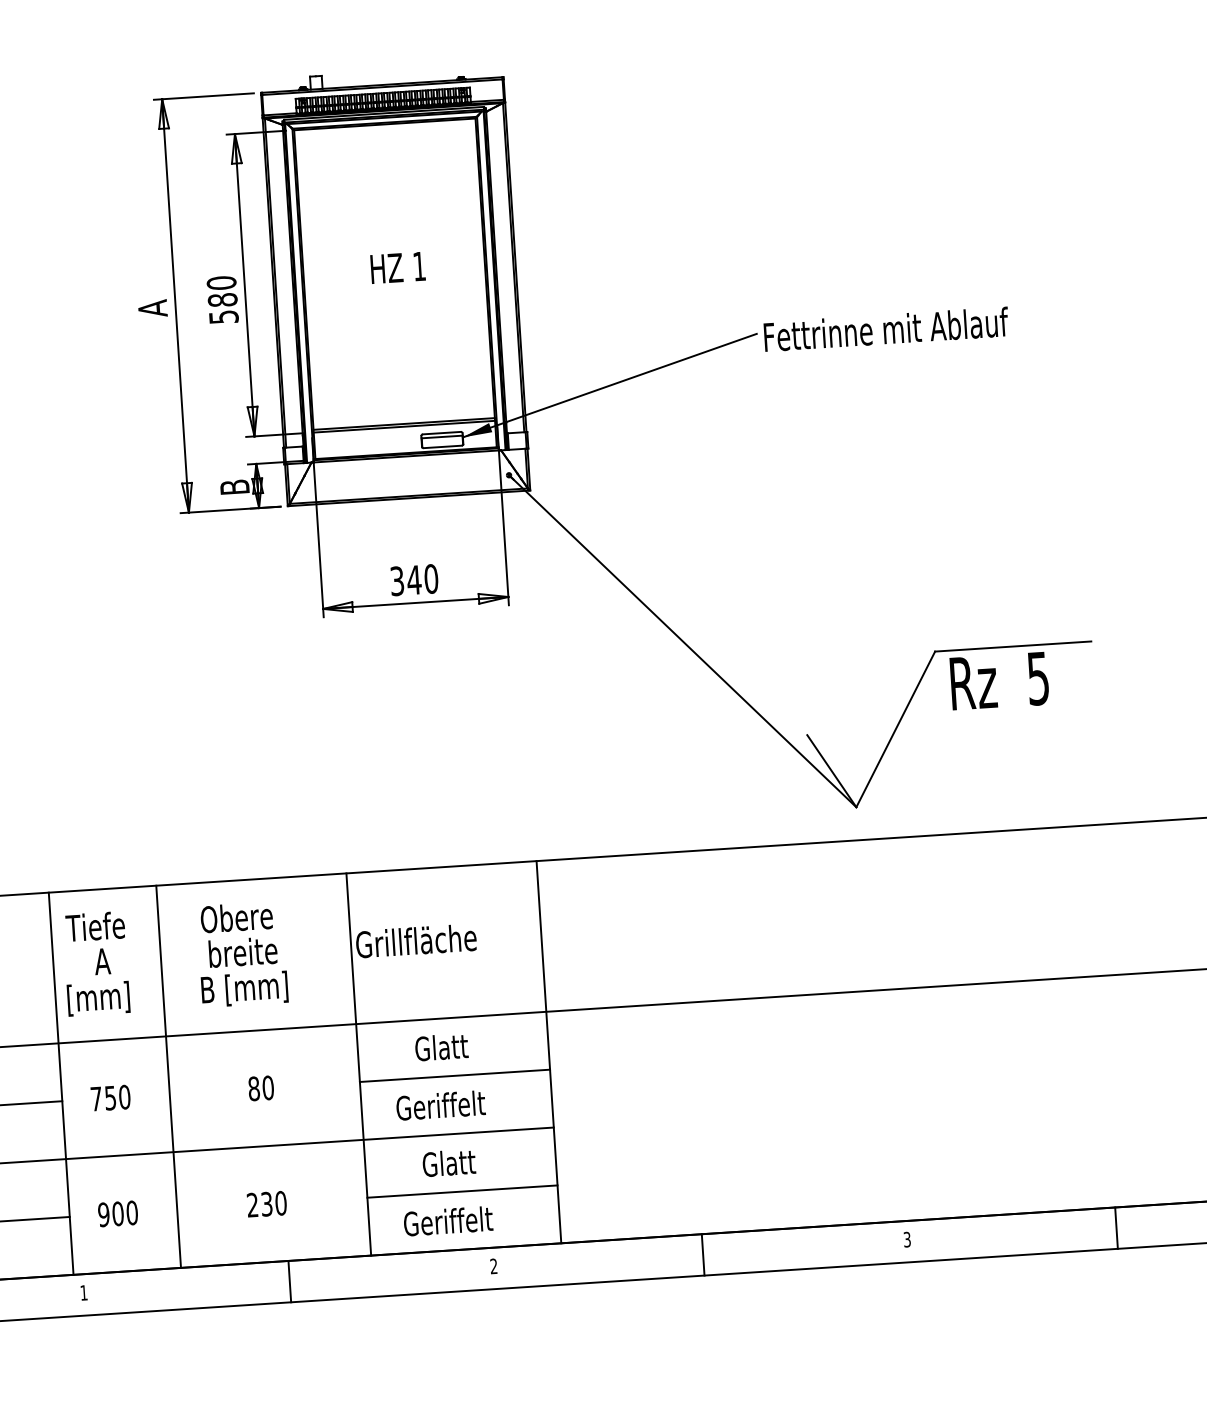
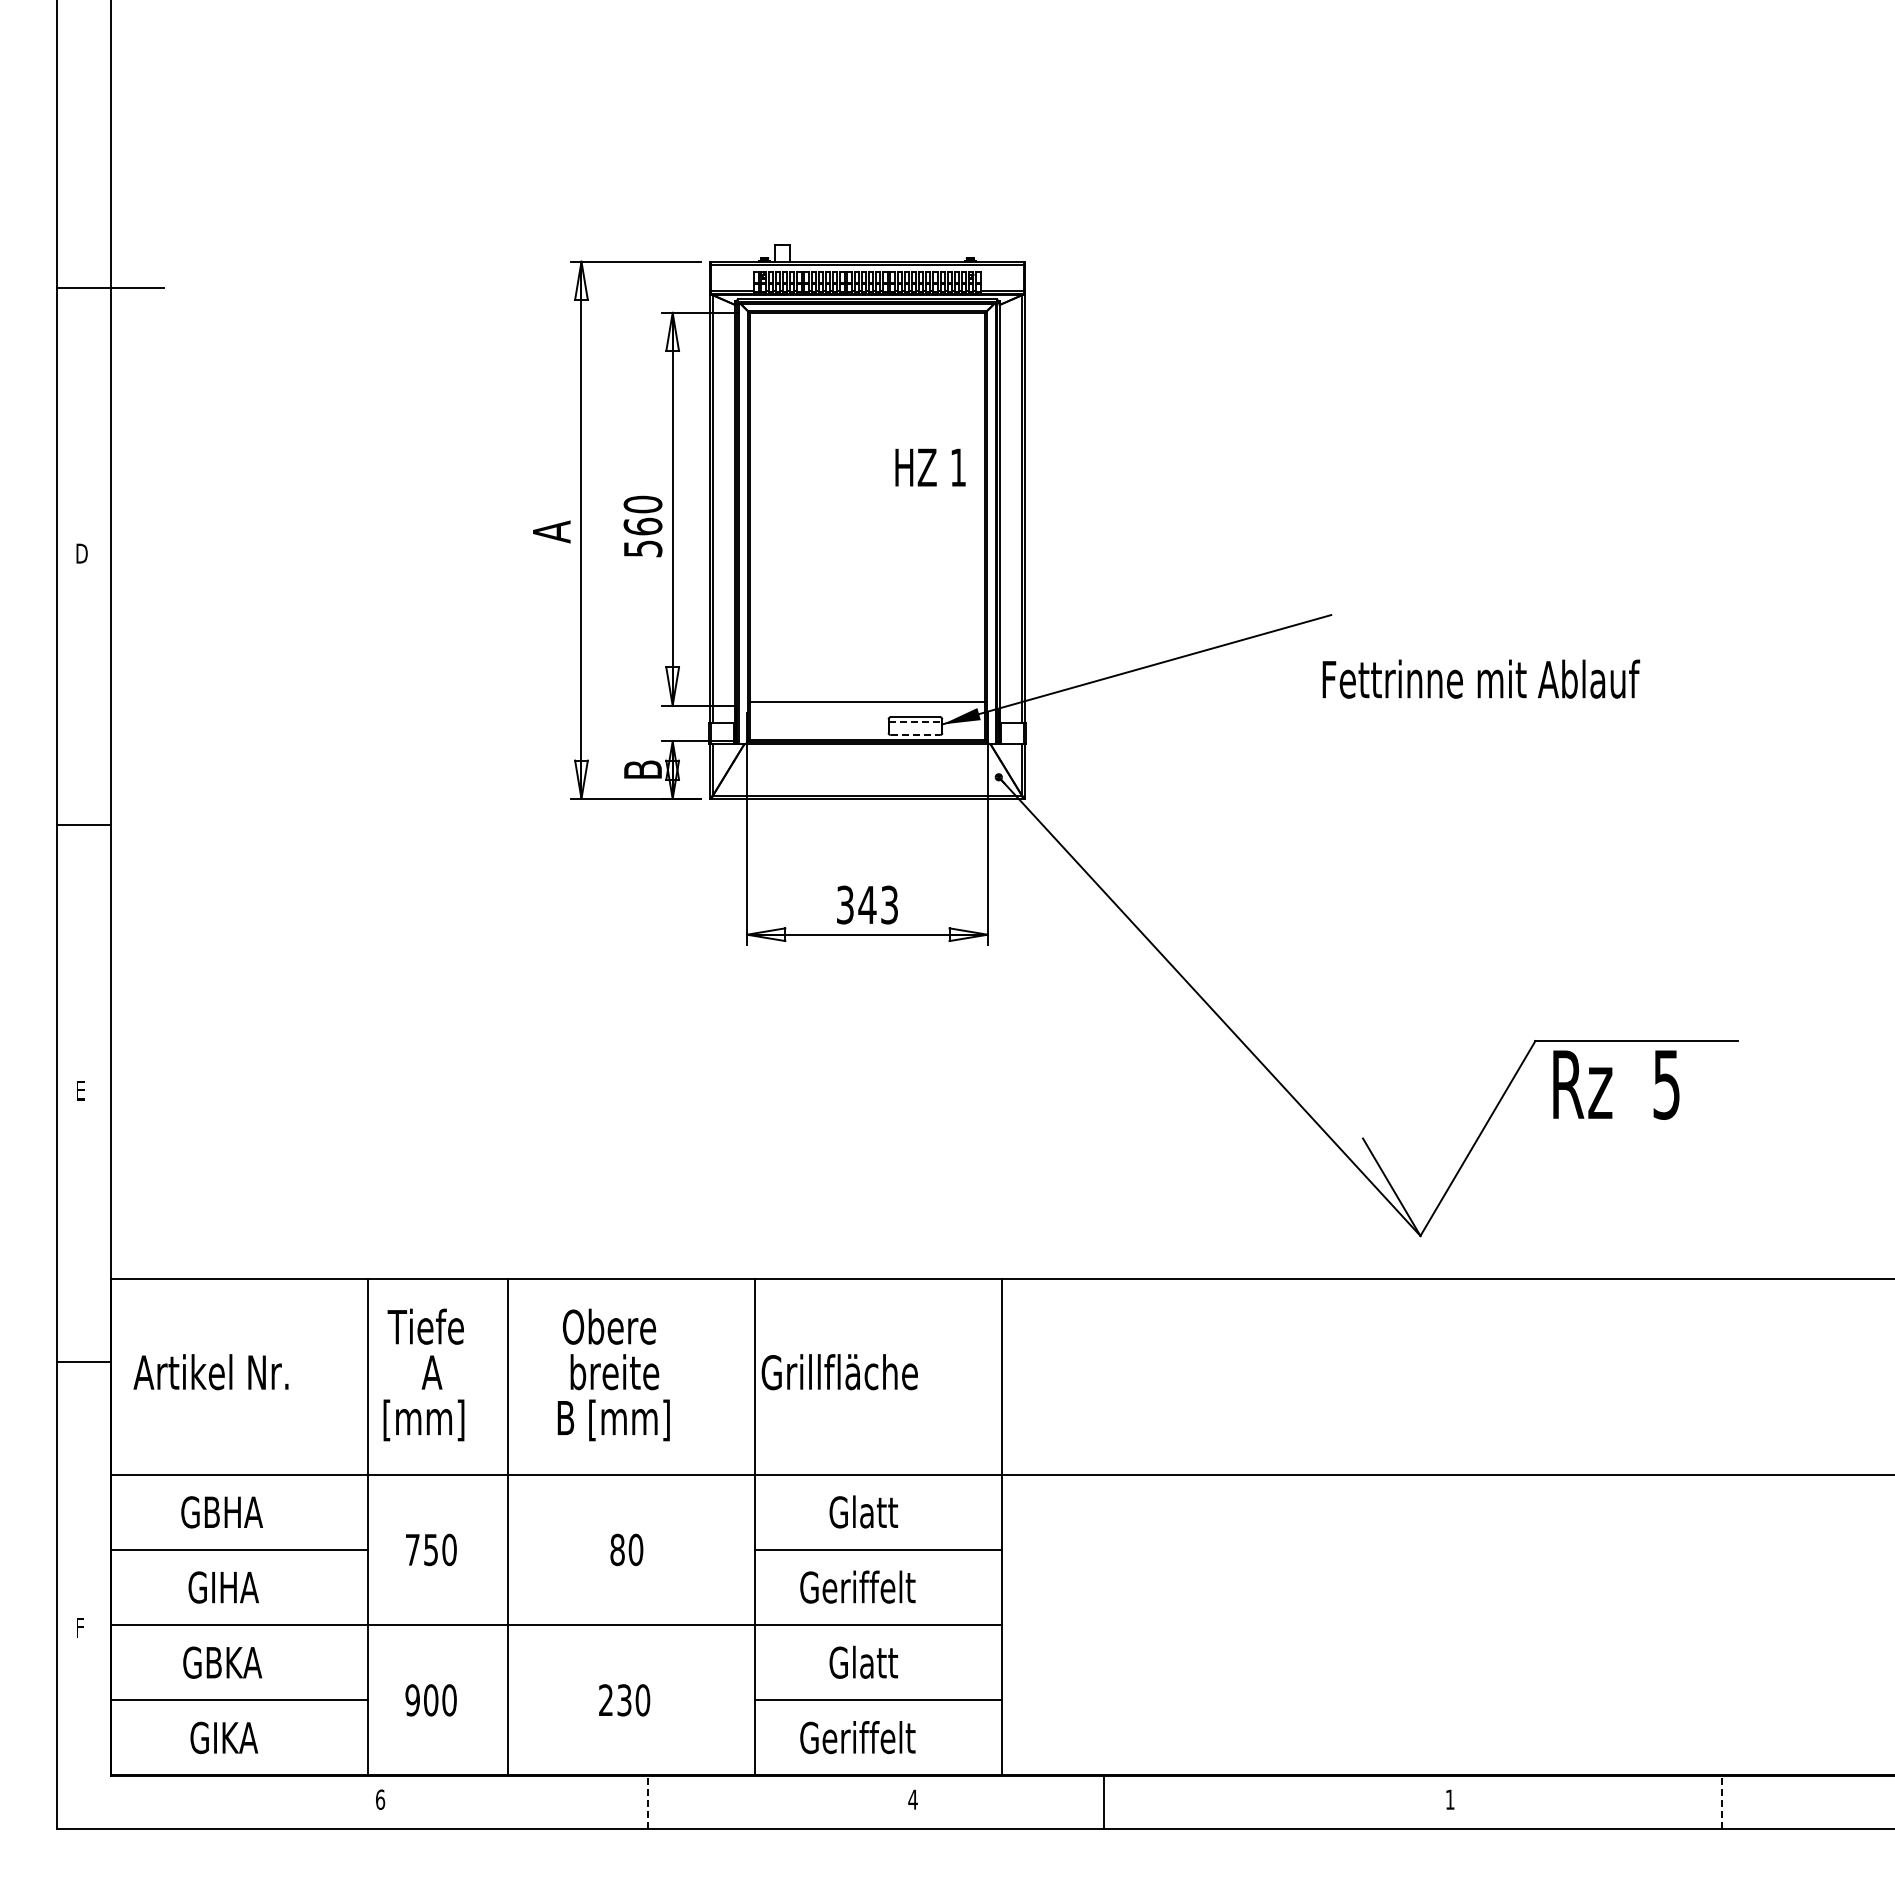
text: (398, 267) -> (930, 467), moved
text: (222, 300) -> (642, 526), 580 -> 560
text: (886, 328) -> (1481, 678), moved
line: (404, 426) -> (867, 705), removed
line: (442, 437) -> (915, 722), solid -> dashed
line: (442, 447) -> (915, 735), solid -> dashed
text: (431, 578) -> (889, 904), 340 -> 343
line: (1116, 1228) -> (1721, 1802), solid -> dashed
text: (906, 1239) -> (1449, 1799), 3 -> 1
line: (702, 1255) -> (1103, 1802), moved
text: (493, 1266) -> (912, 1799), 2 -> 4
line: (289, 1281) -> (647, 1802), solid -> dashed
text: (84, 1292) -> (380, 1799), 1 -> 6

